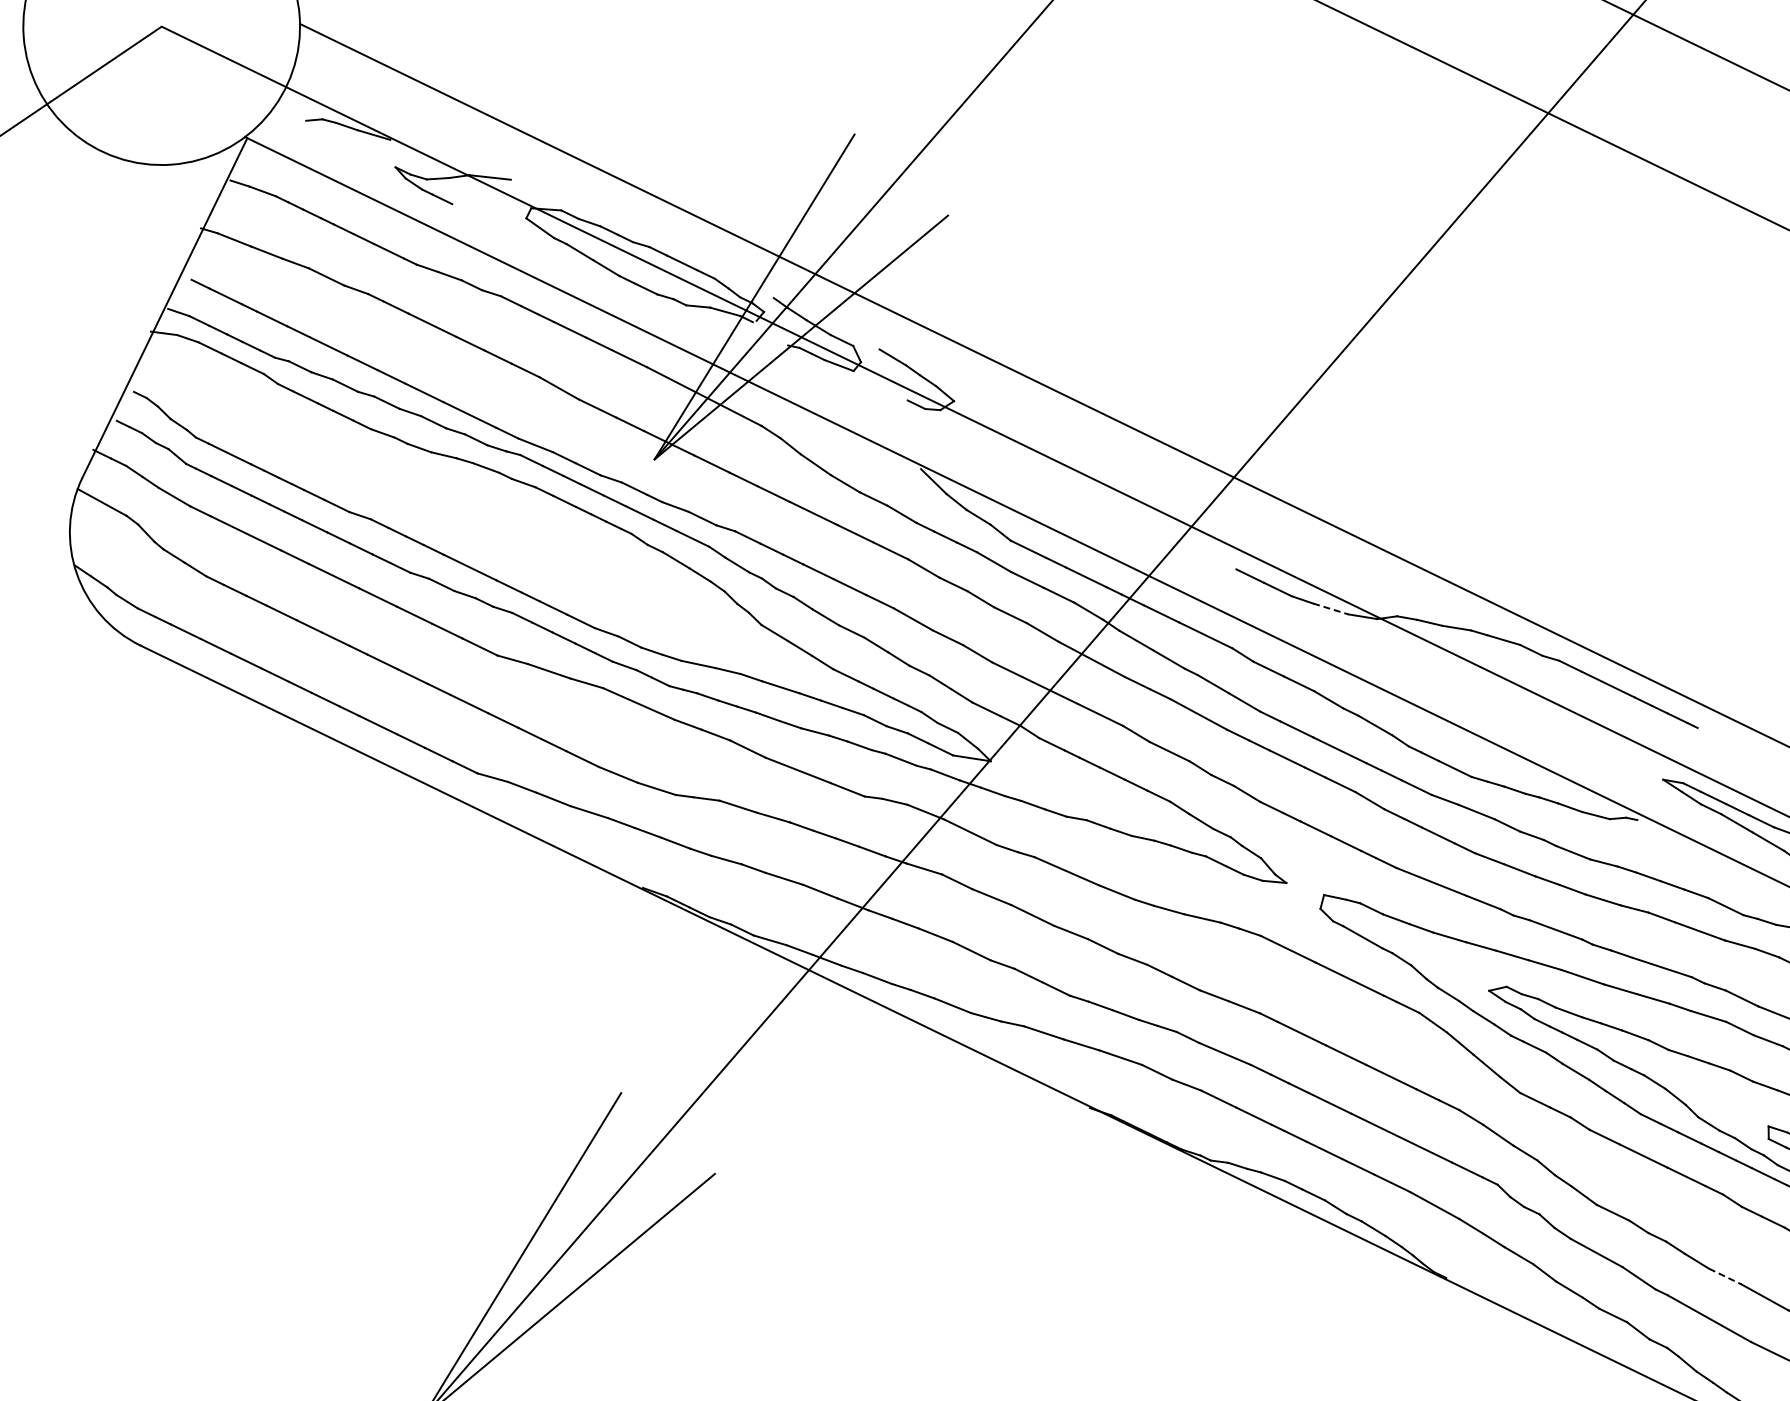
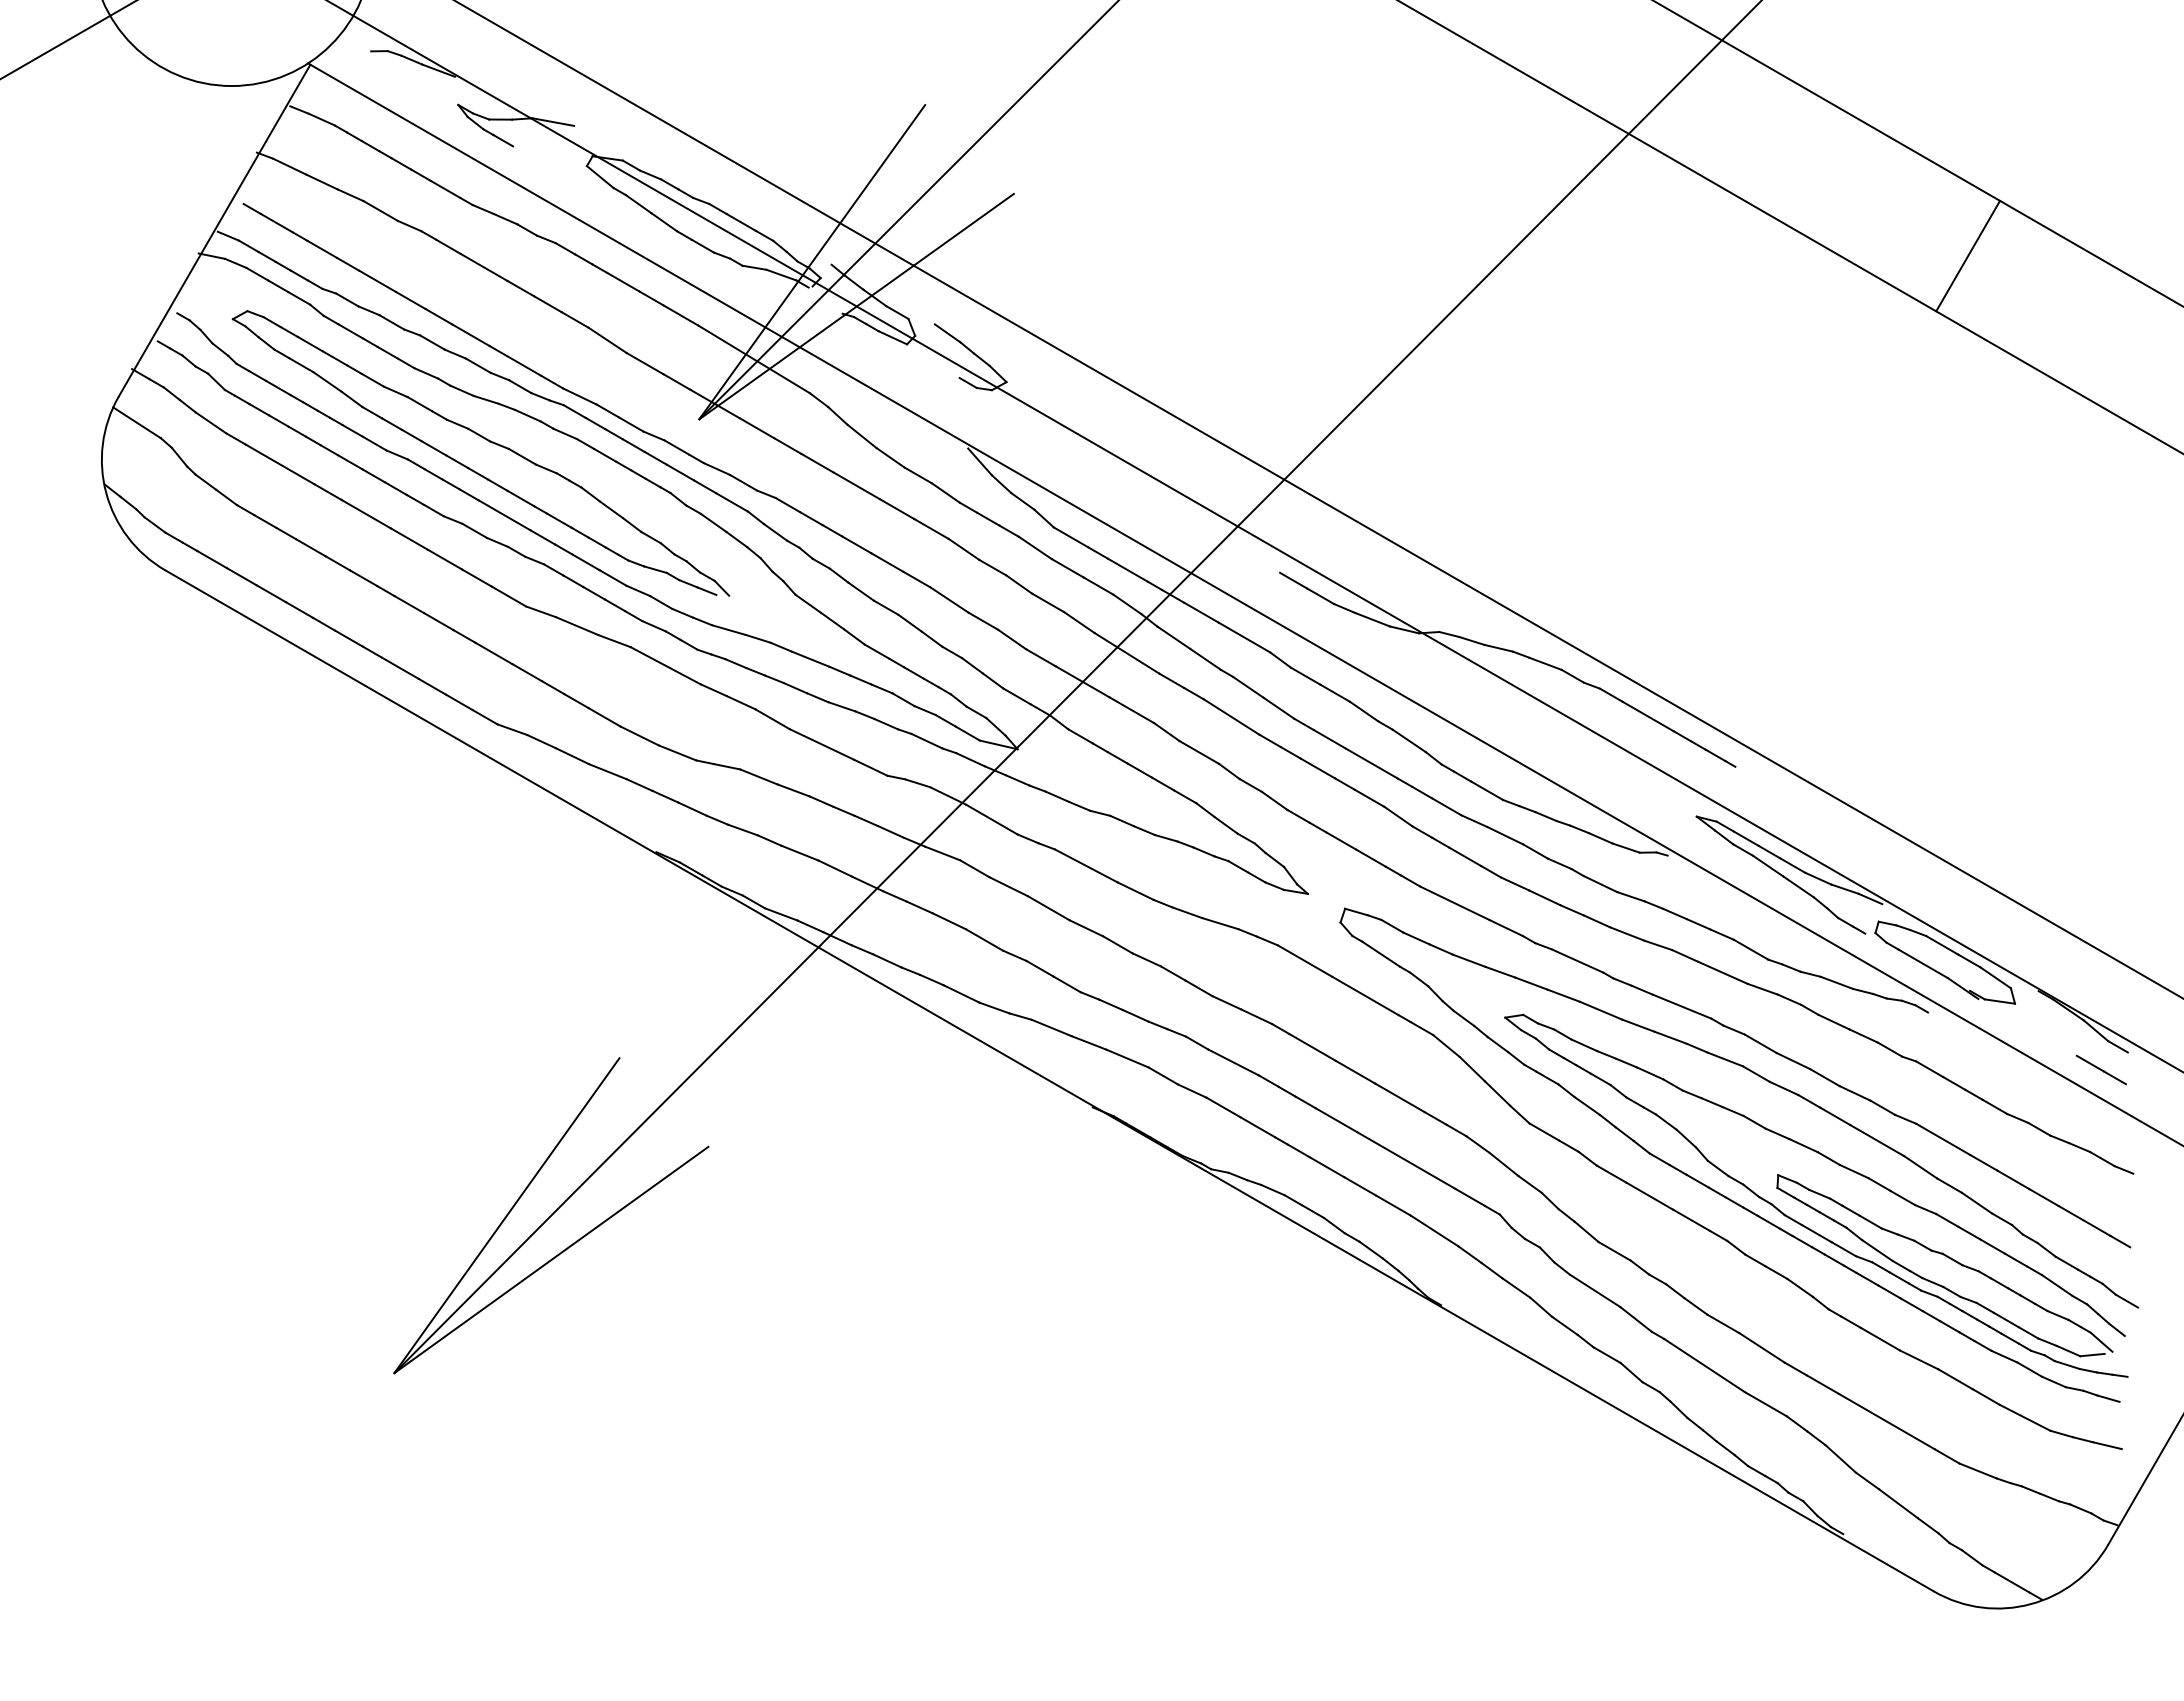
part: (450, 496) -> (489, 442), added
line: (1330, 608) -> (1372, 619), dashed -> solid
line: (1725, 1277) -> (1723, 1324), dashed -> solid

